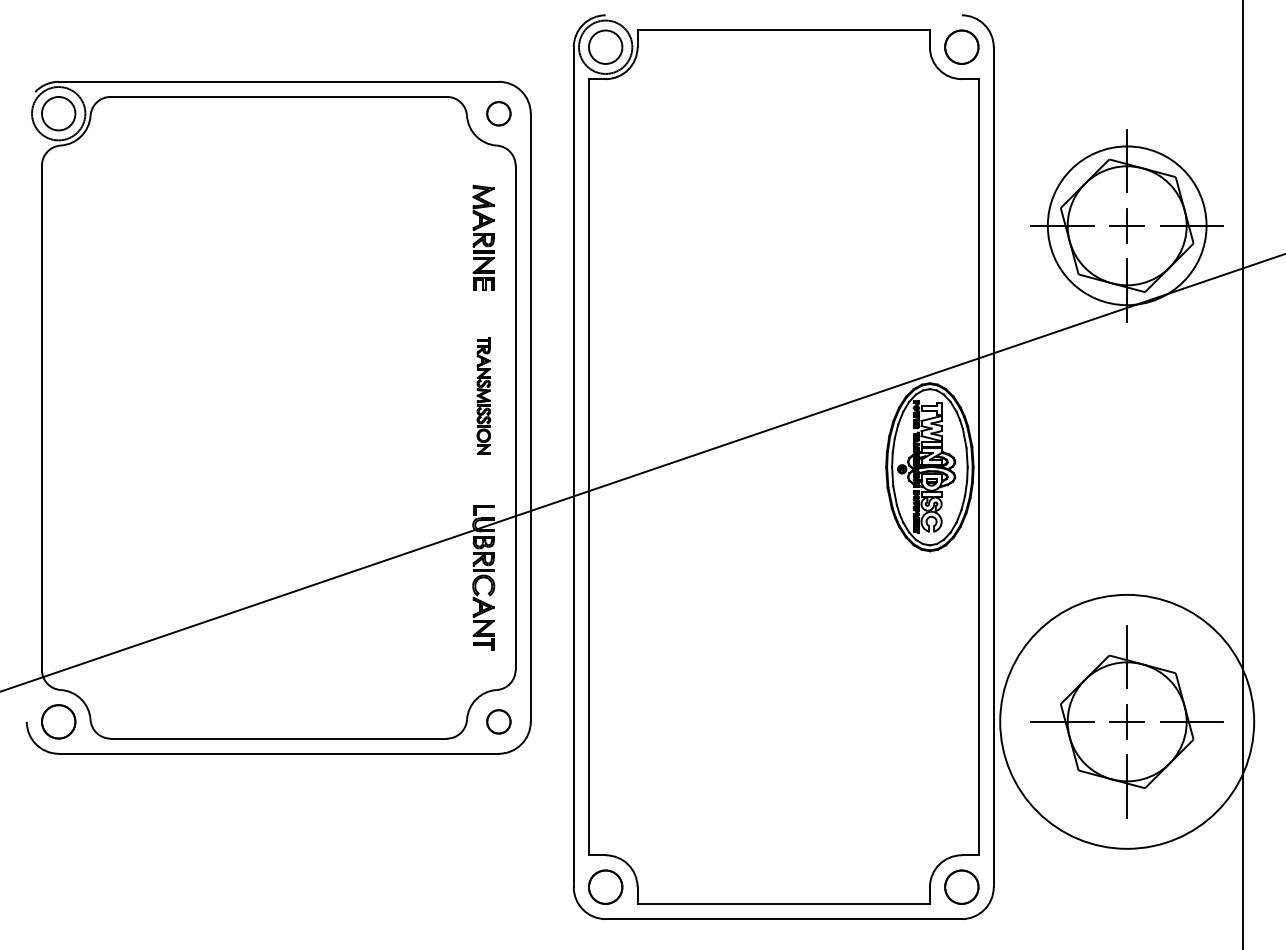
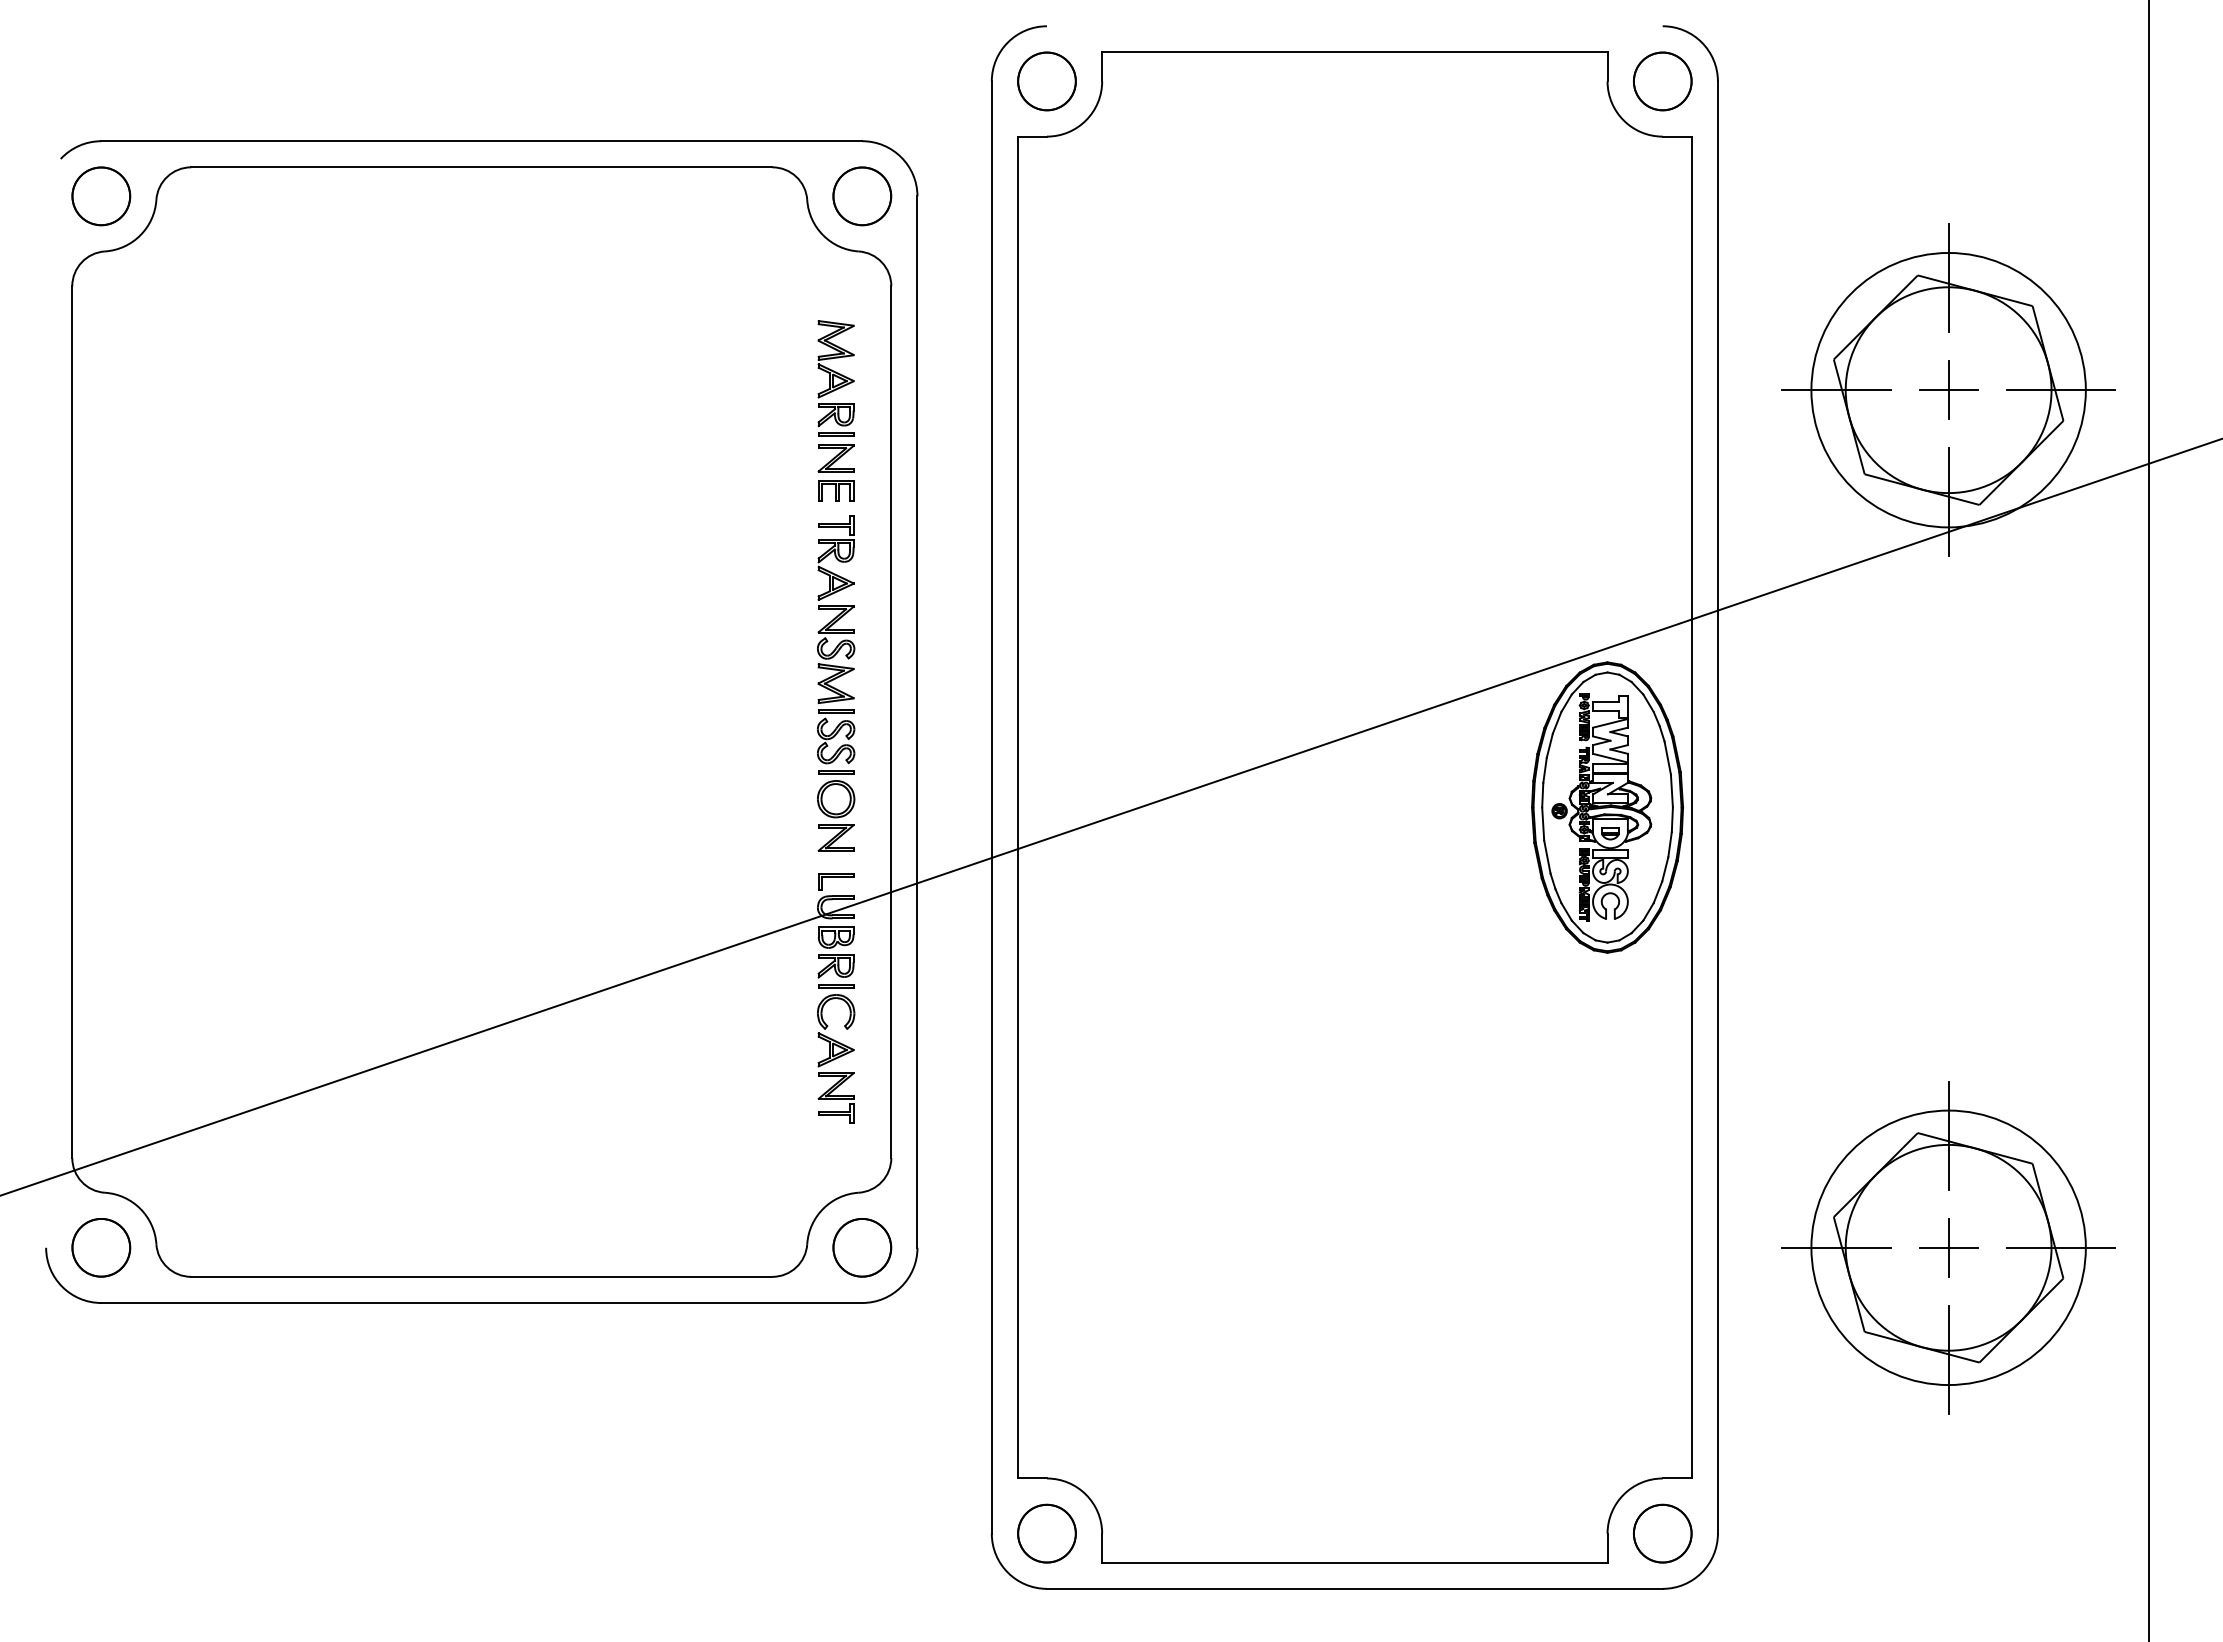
circle: (605, 46) -> (1046, 80), size x0.62
circle: (58, 113) -> (100, 196), size x0.62
circle: (498, 113) -> (861, 196), size x1.43
part: (483, 395) -> (835, 683), size x1.67
circle: (498, 721) -> (861, 1247), size x1.43
circle: (1126, 721) -> (1947, 1247), size x0.62

